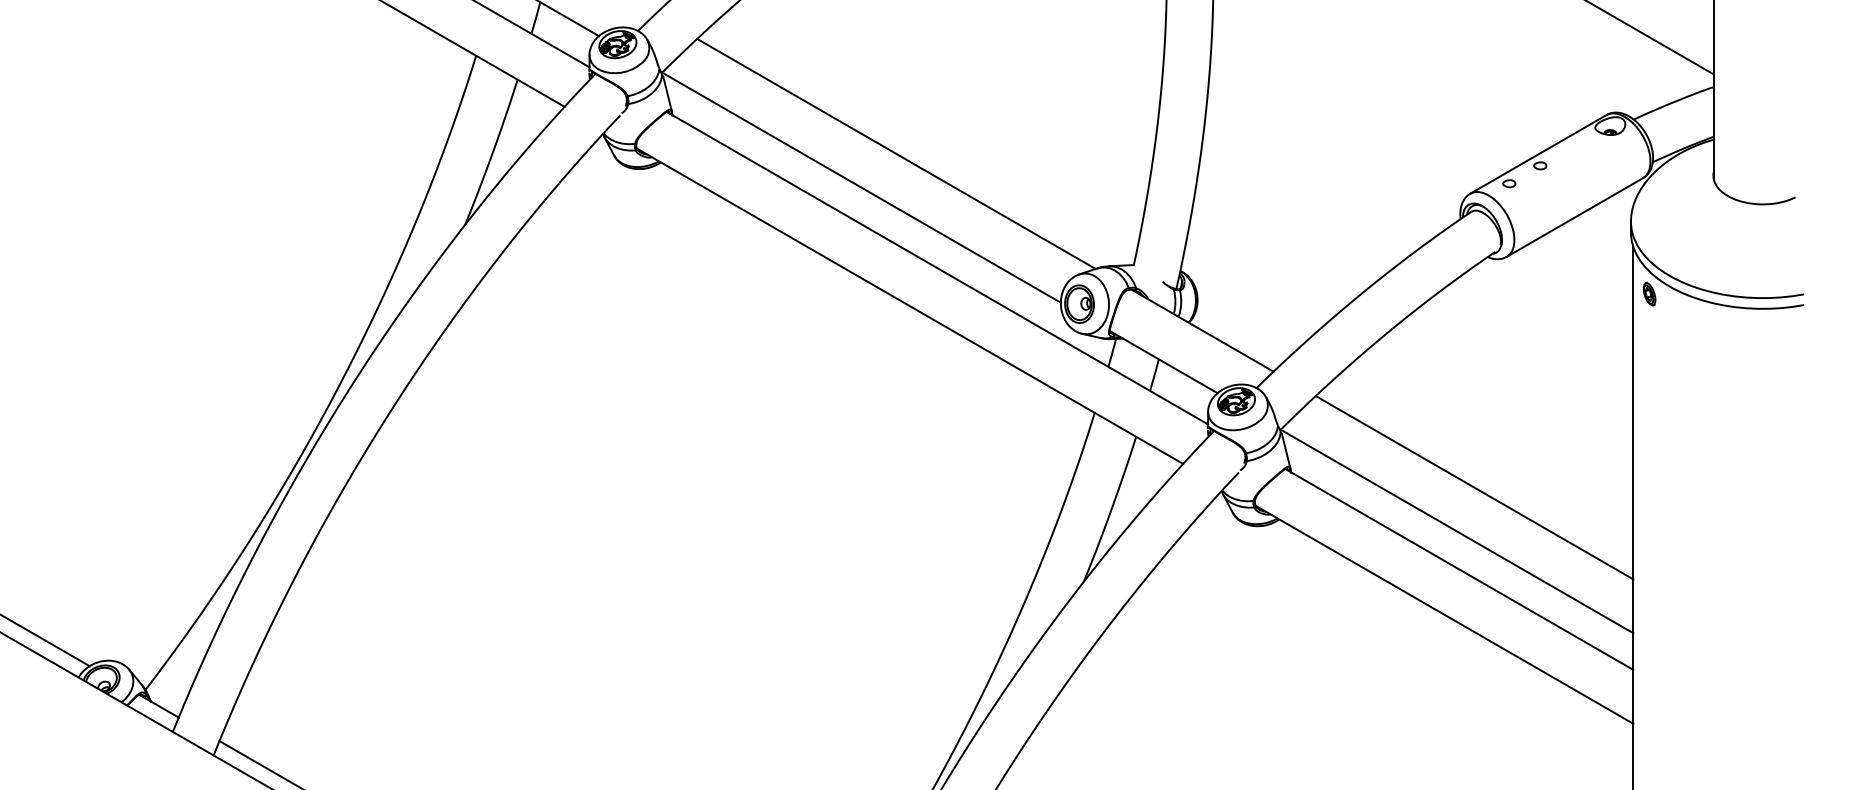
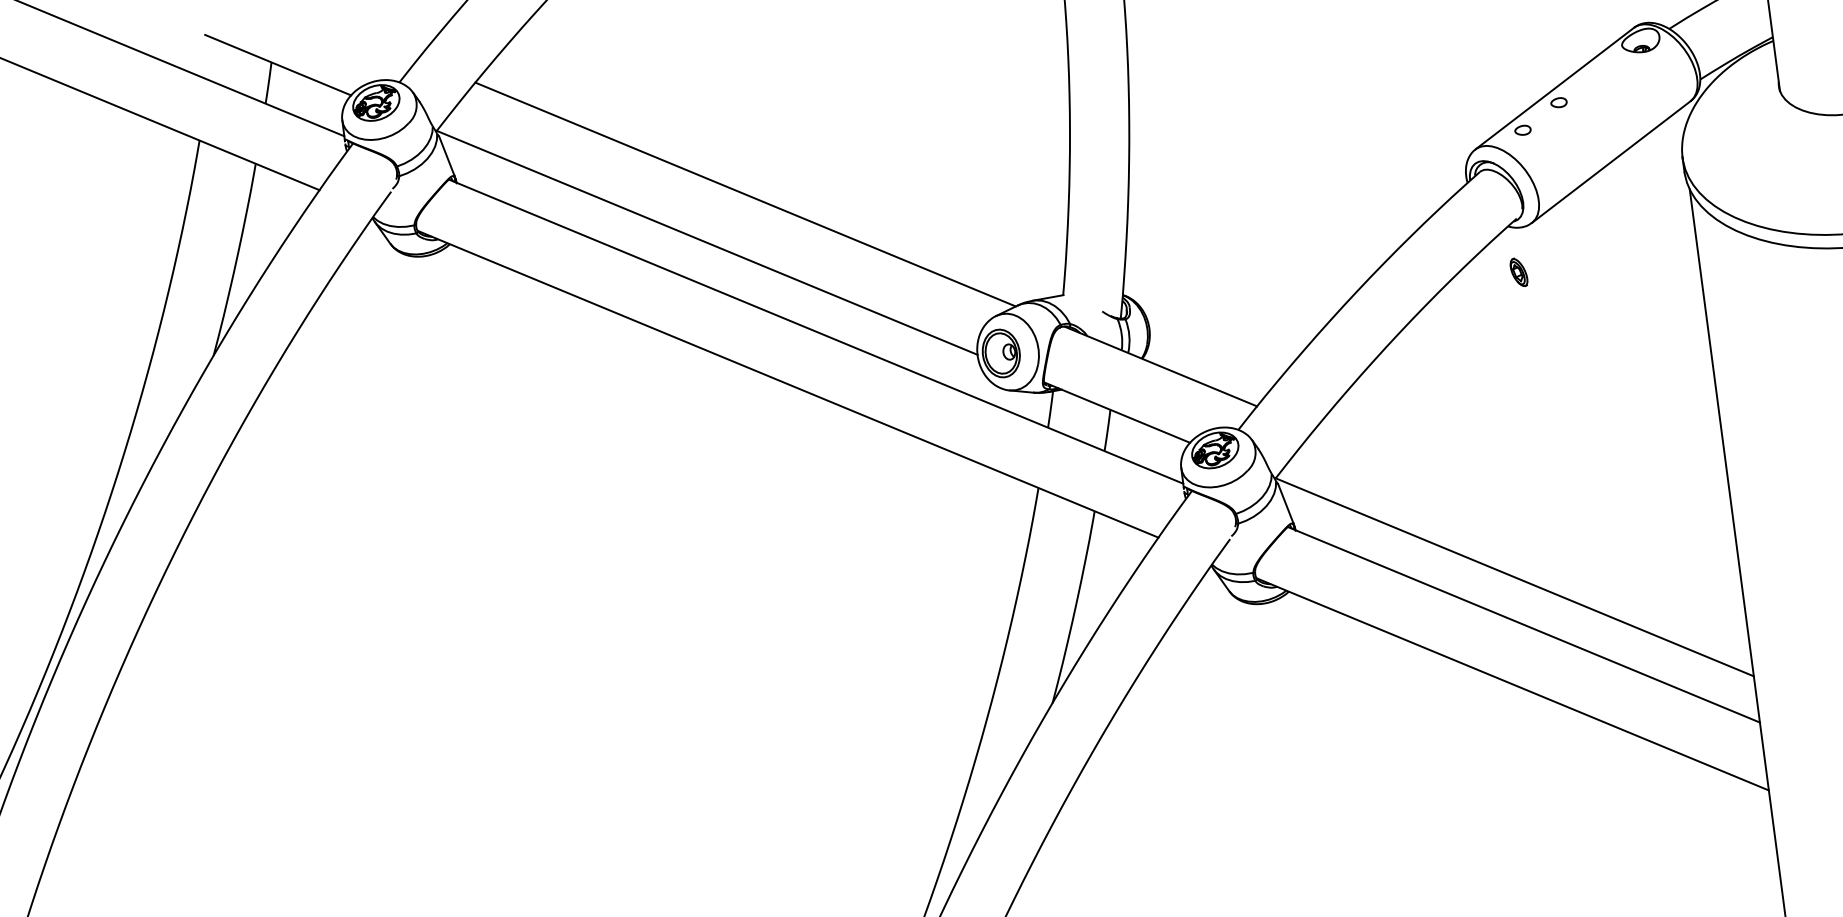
part: (1649, 293) -> (1518, 271), moved
line: (1474, 487) -> (1529, 519), removed

